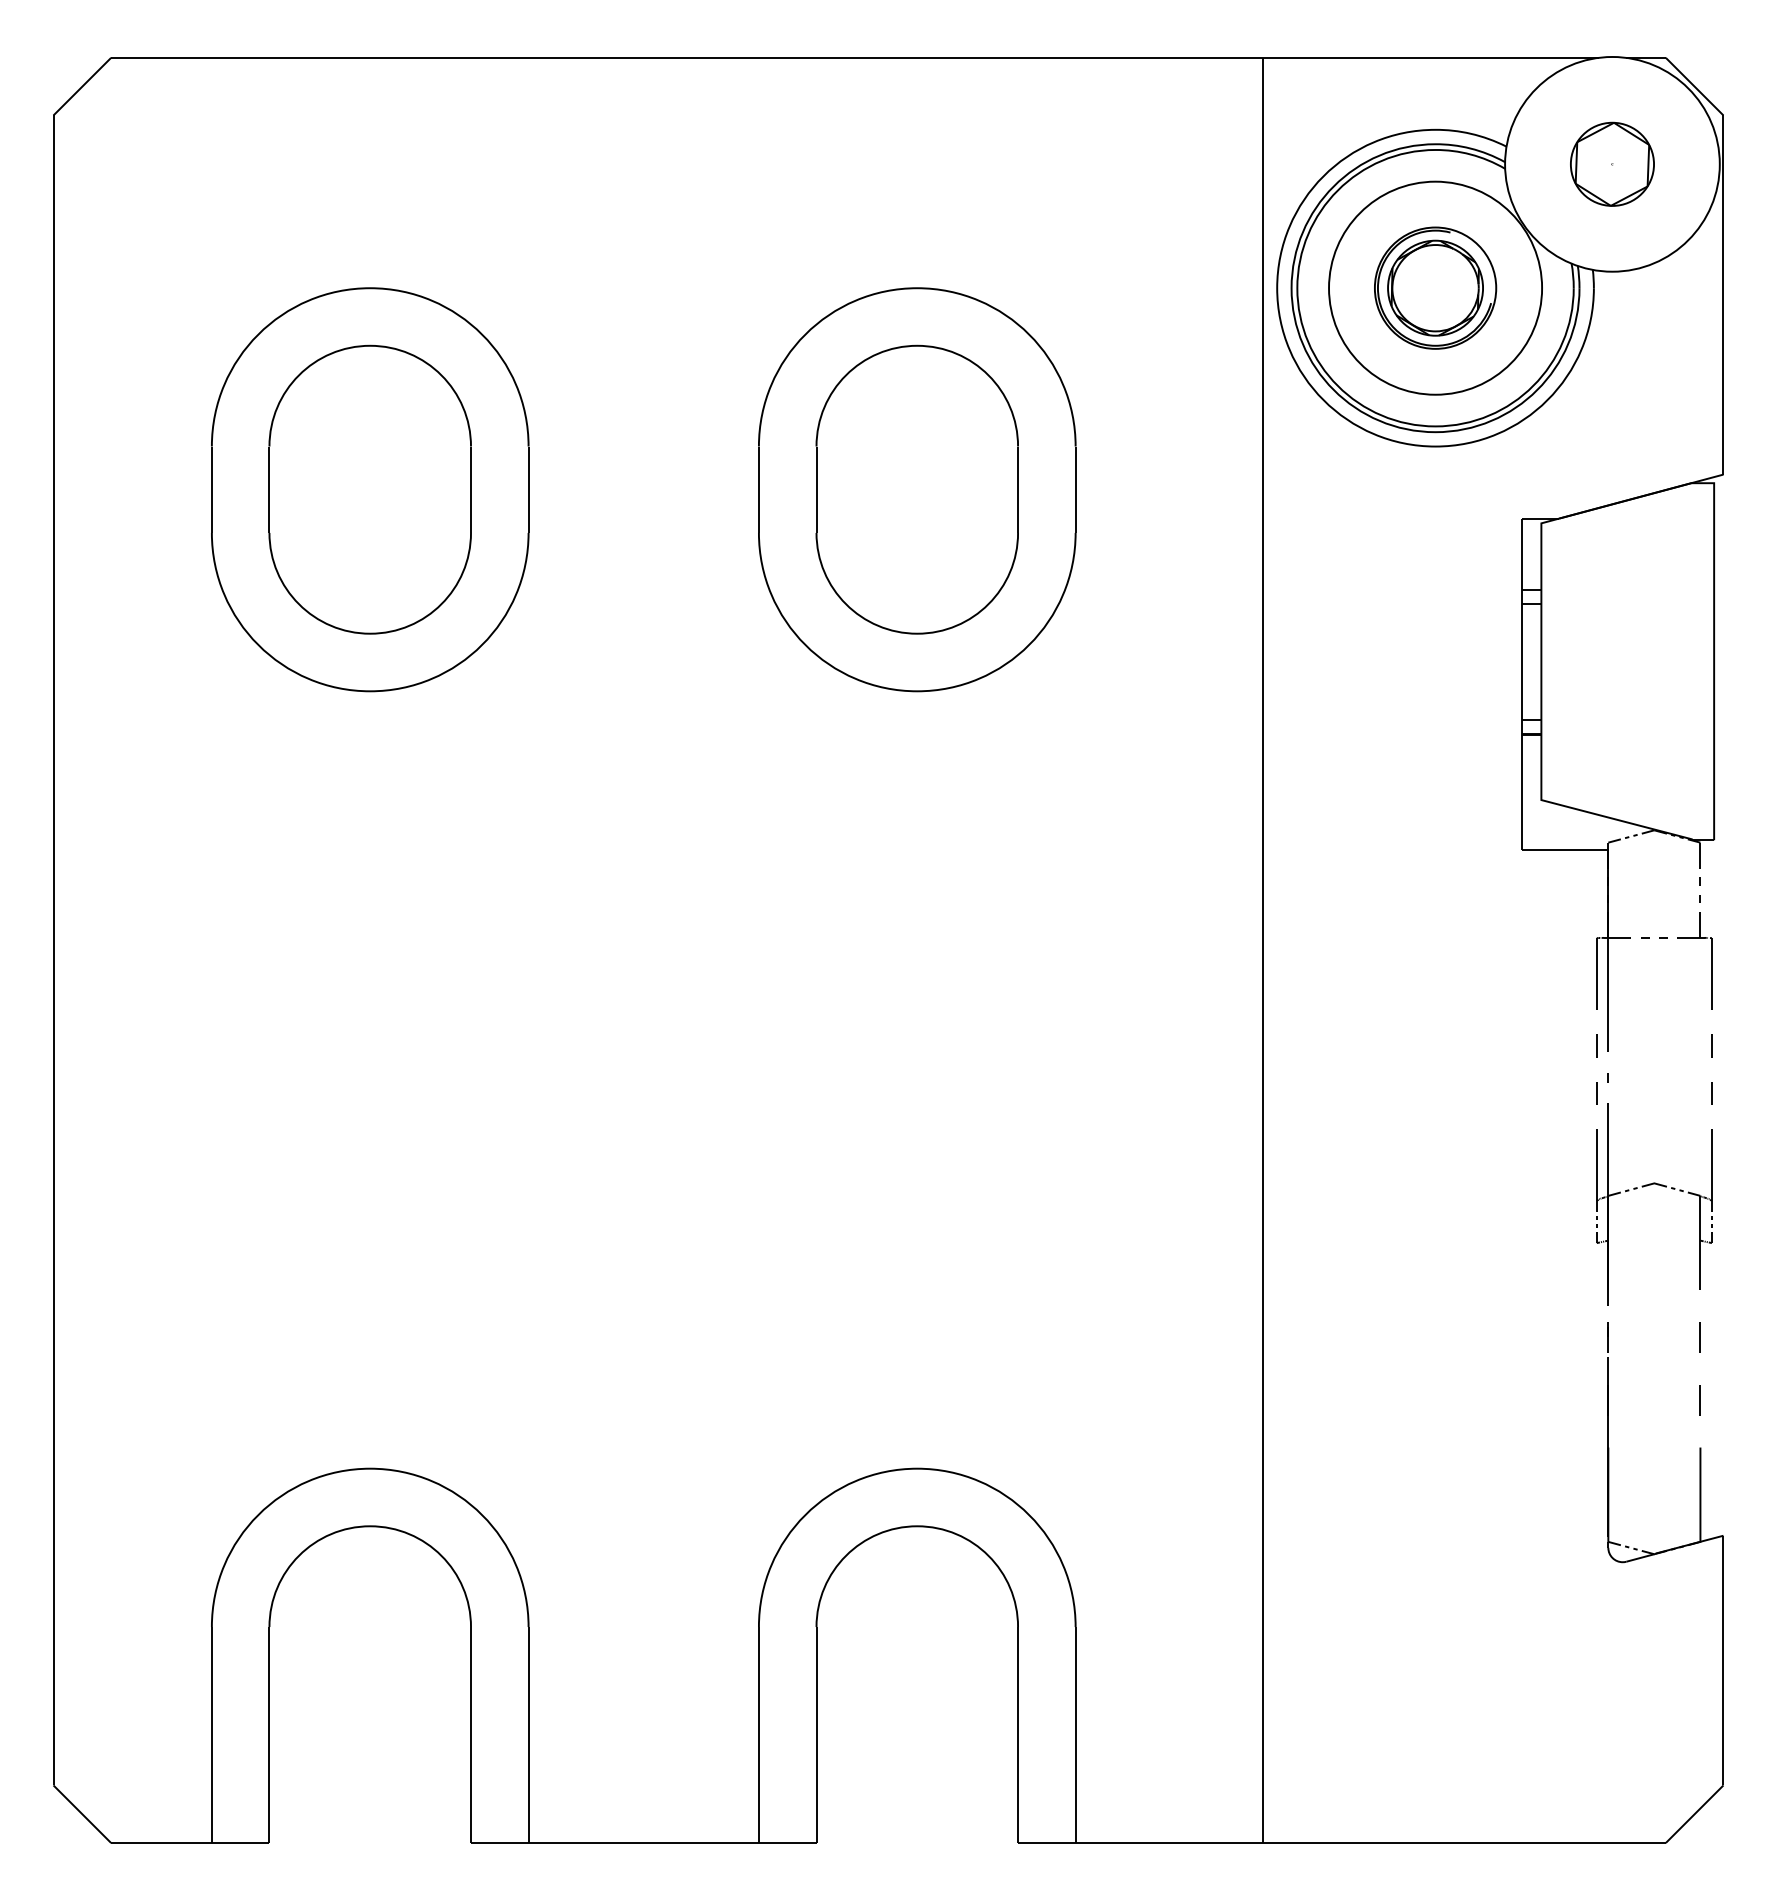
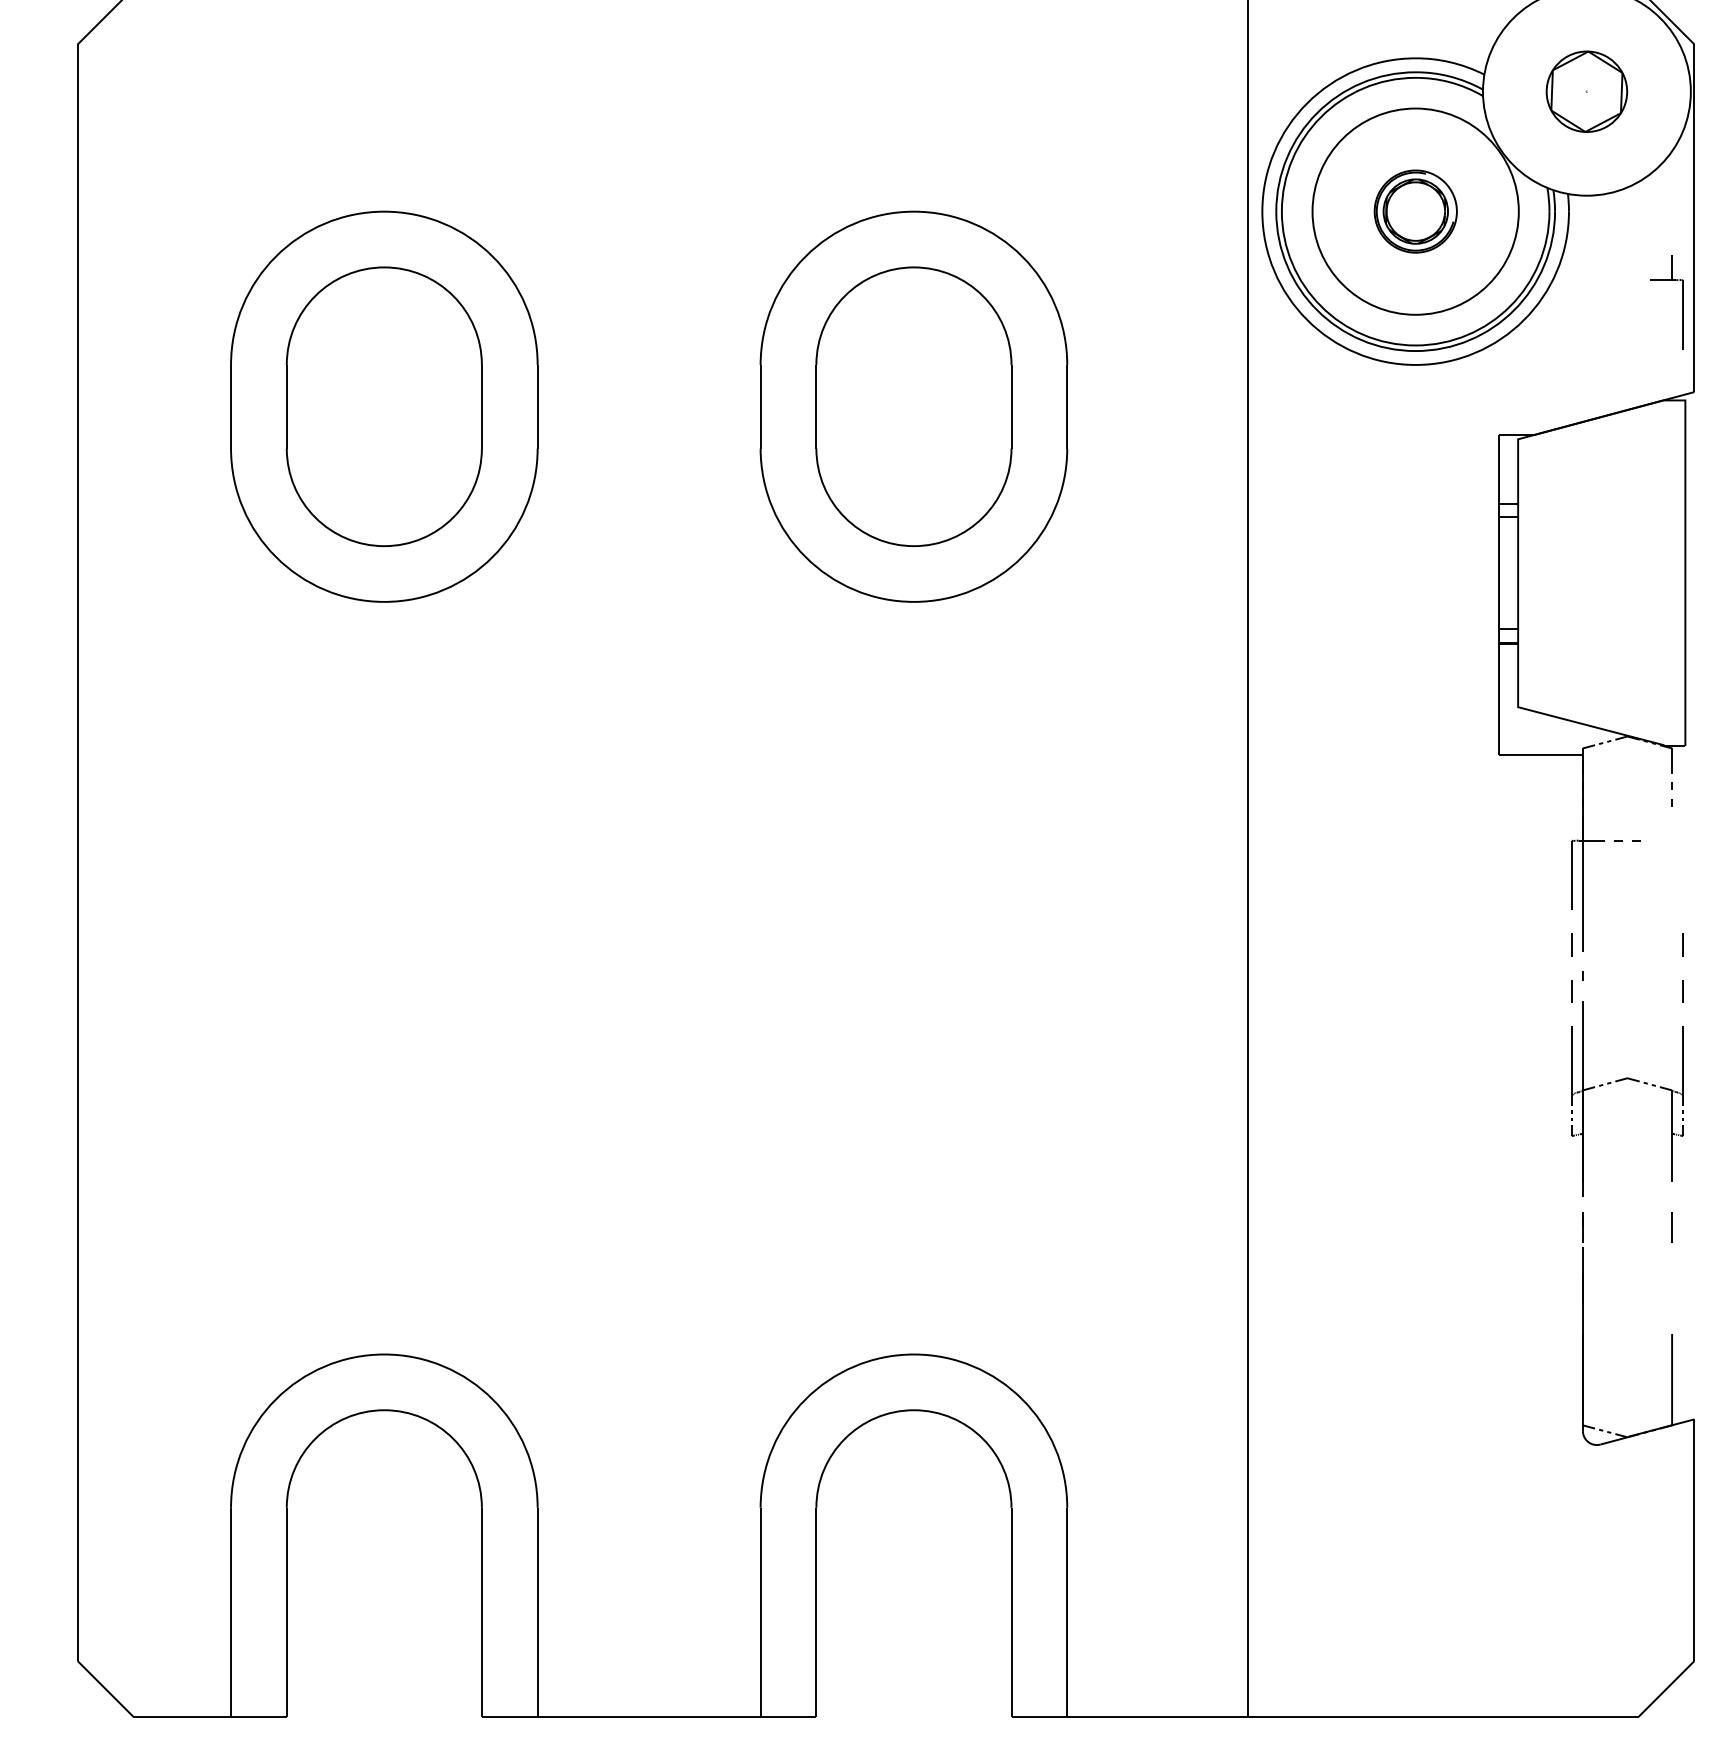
part: (1435, 287) -> (1415, 210), size x0.7
part: (1711, 960) -> (1682, 301), moved
line: (1699, 1400) -> (1671, 1288), removed

